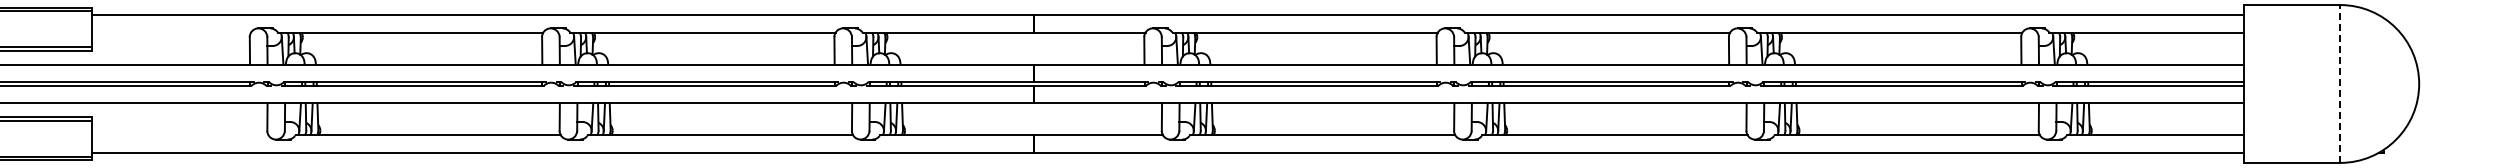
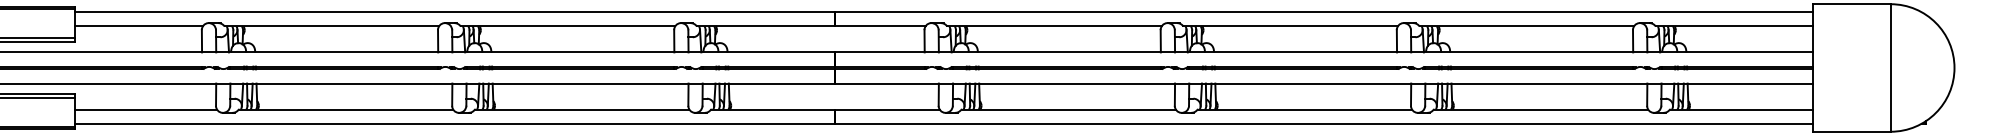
line: (171, 32) -> (138, 26), added
line: (2340, 83) -> (1890, 67), dashed -> solid
line: (180, 135) -> (145, 109), added

